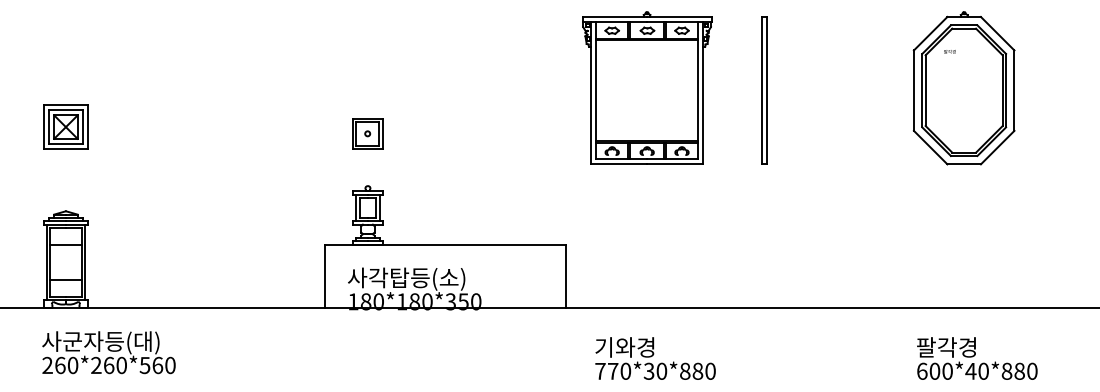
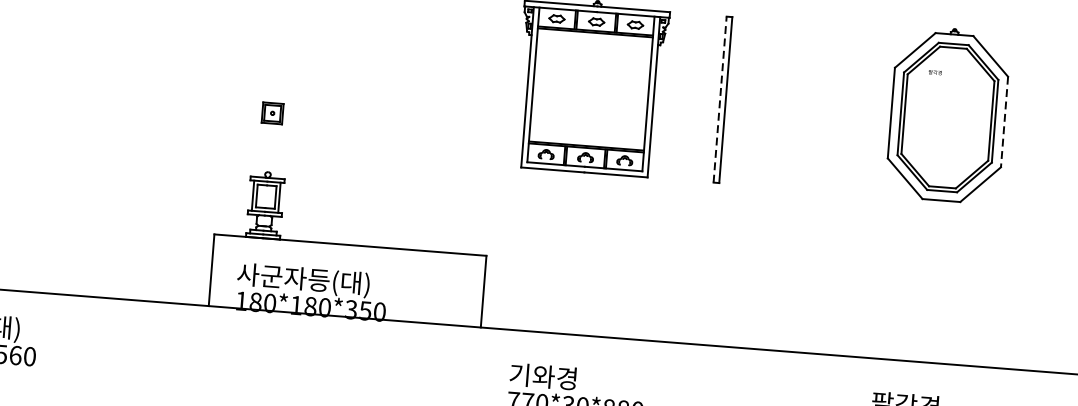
line: (761, 90) -> (719, 99), solid -> dashed
line: (1014, 91) -> (1004, 122), solid -> dashed
part: (367, 133) -> (272, 112), size x0.6
text: (413, 277) -> (311, 279), 사각탑등(소) -> 사군자등(대)

